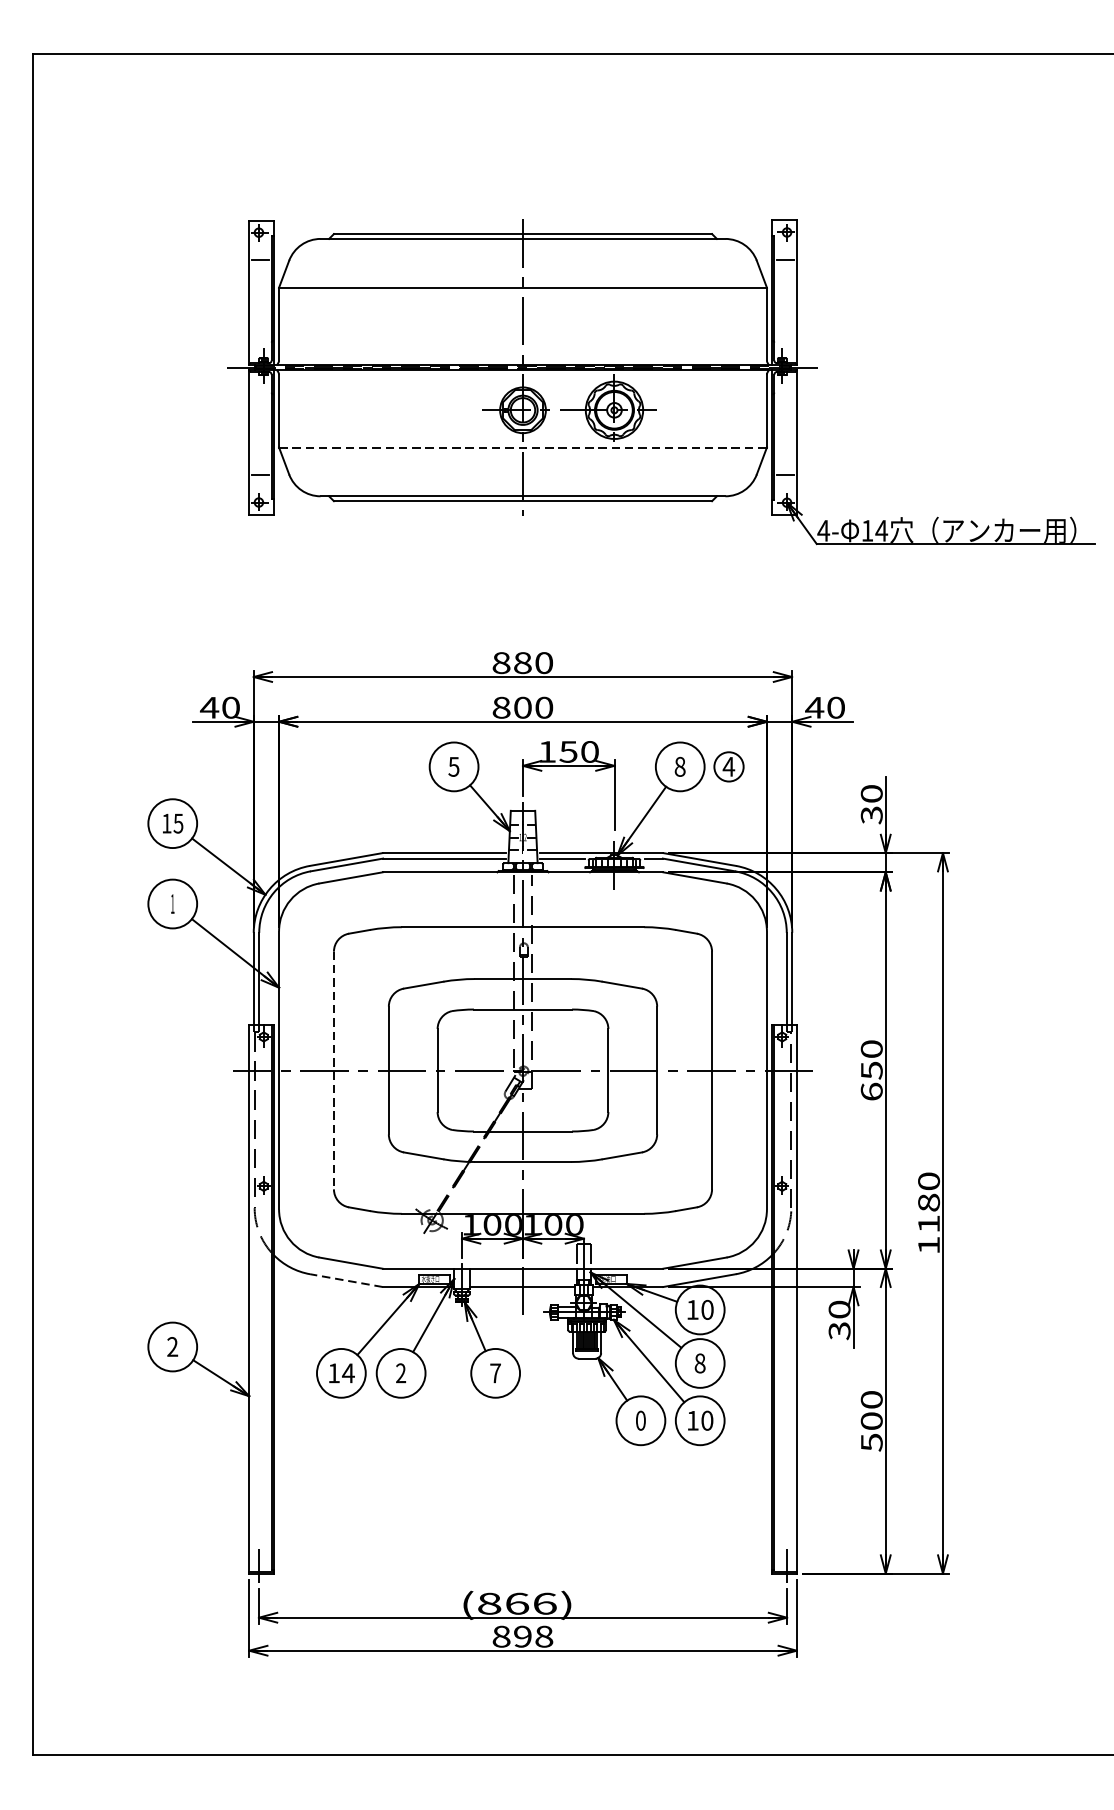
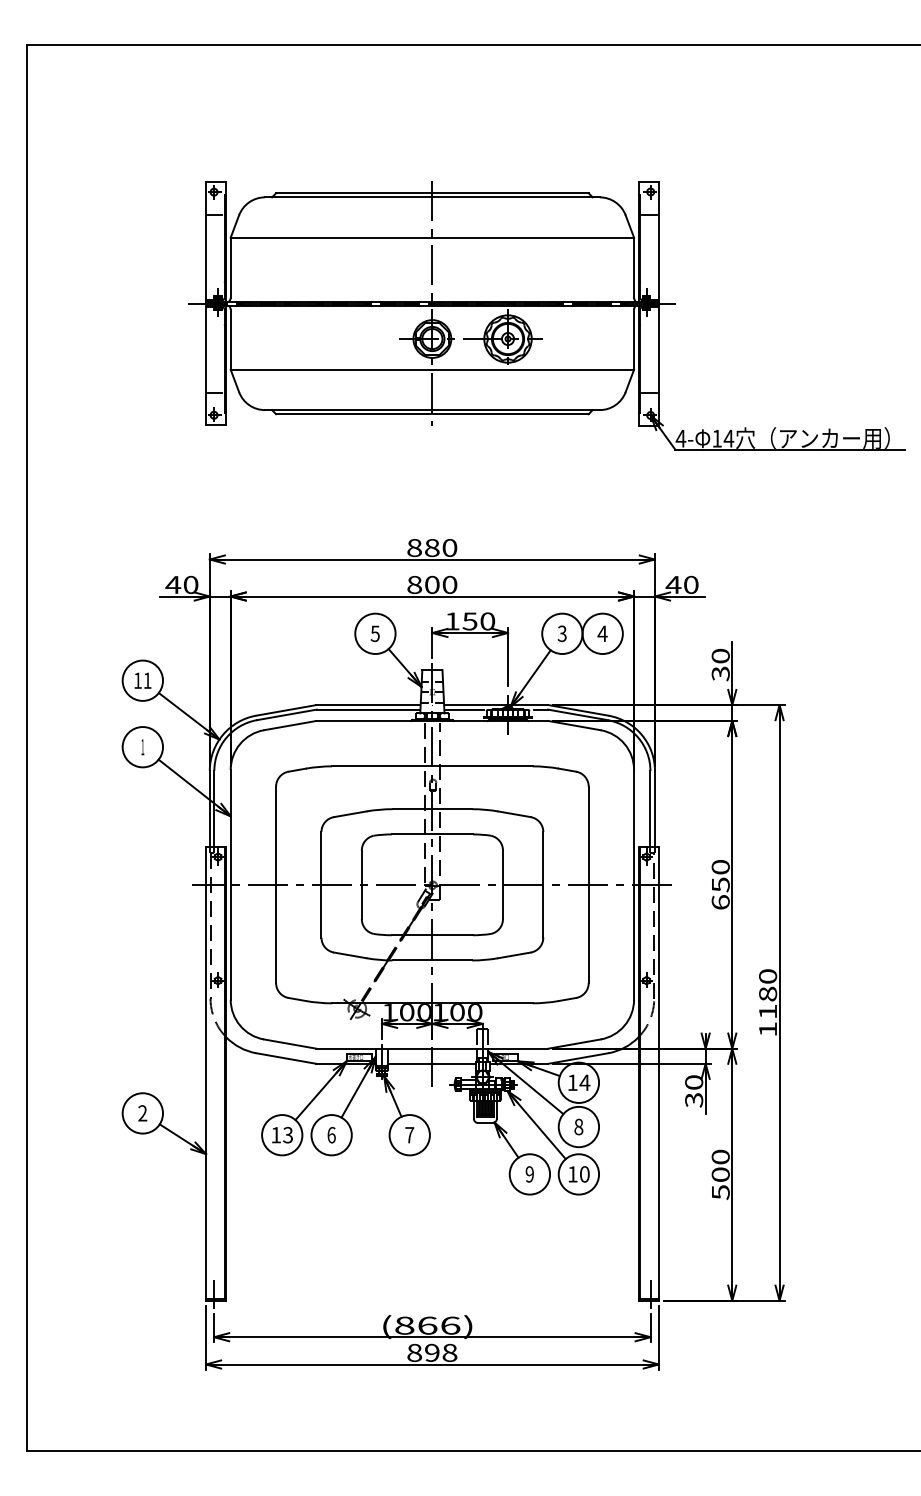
line: (523, 447) -> (432, 369), dashed -> solid
text: (679, 766) -> (561, 633), 8 -> 3
circle: (728, 766) -> (602, 633), size x1.67
text: (178, 823) -> (147, 680), 15 -> 11
line: (334, 1071) -> (276, 885), dashed -> solid
line: (345, 1280) -> (285, 1058), dashed -> solid
text: (706, 1309) -> (584, 1082), 10 -> 14
text: (347, 1372) -> (287, 1134), 14 -> 13
text: (400, 1372) -> (331, 1134), 2 -> 6
text: (640, 1420) -> (529, 1174), 0 -> 9

